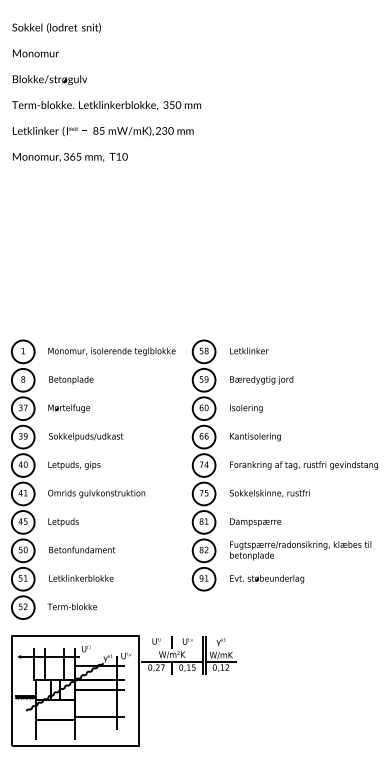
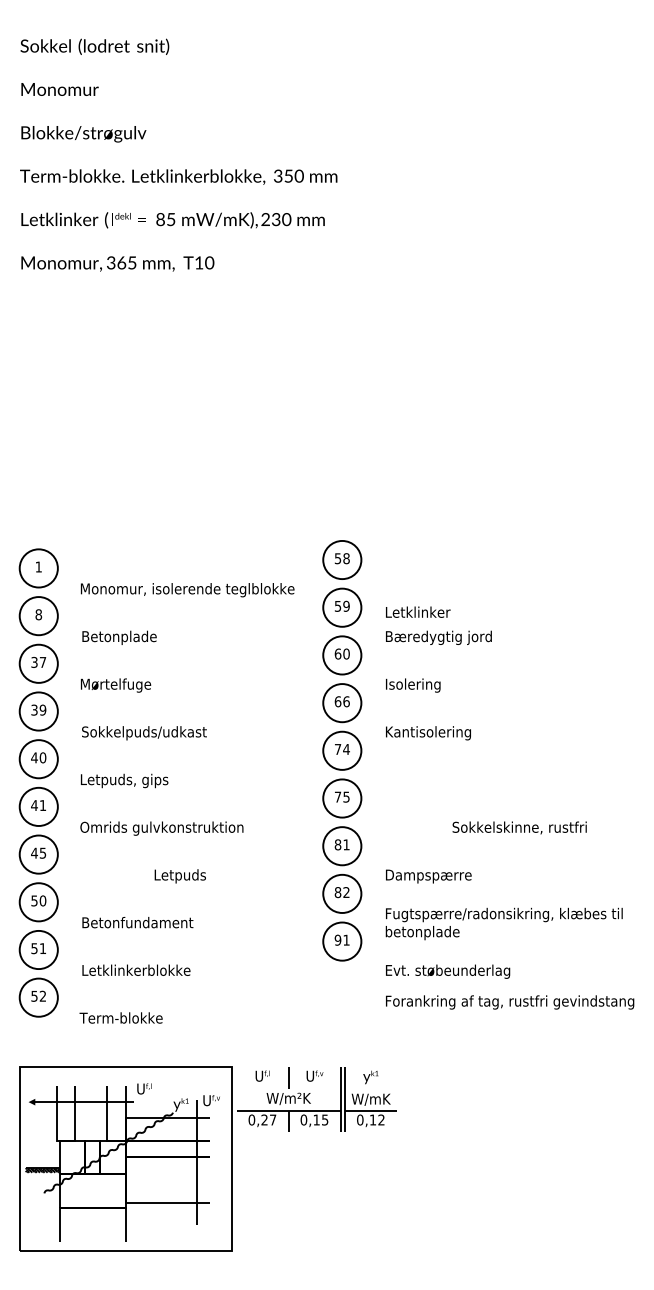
text: (249, 350) -> (418, 611), moved
part: (203, 465) -> (341, 750), moved
text: (304, 465) -> (510, 1002), moved
part: (23, 479) -> (39, 782), moved
text: (269, 493) -> (519, 827), moved
text: (63, 522) -> (180, 876), moved

